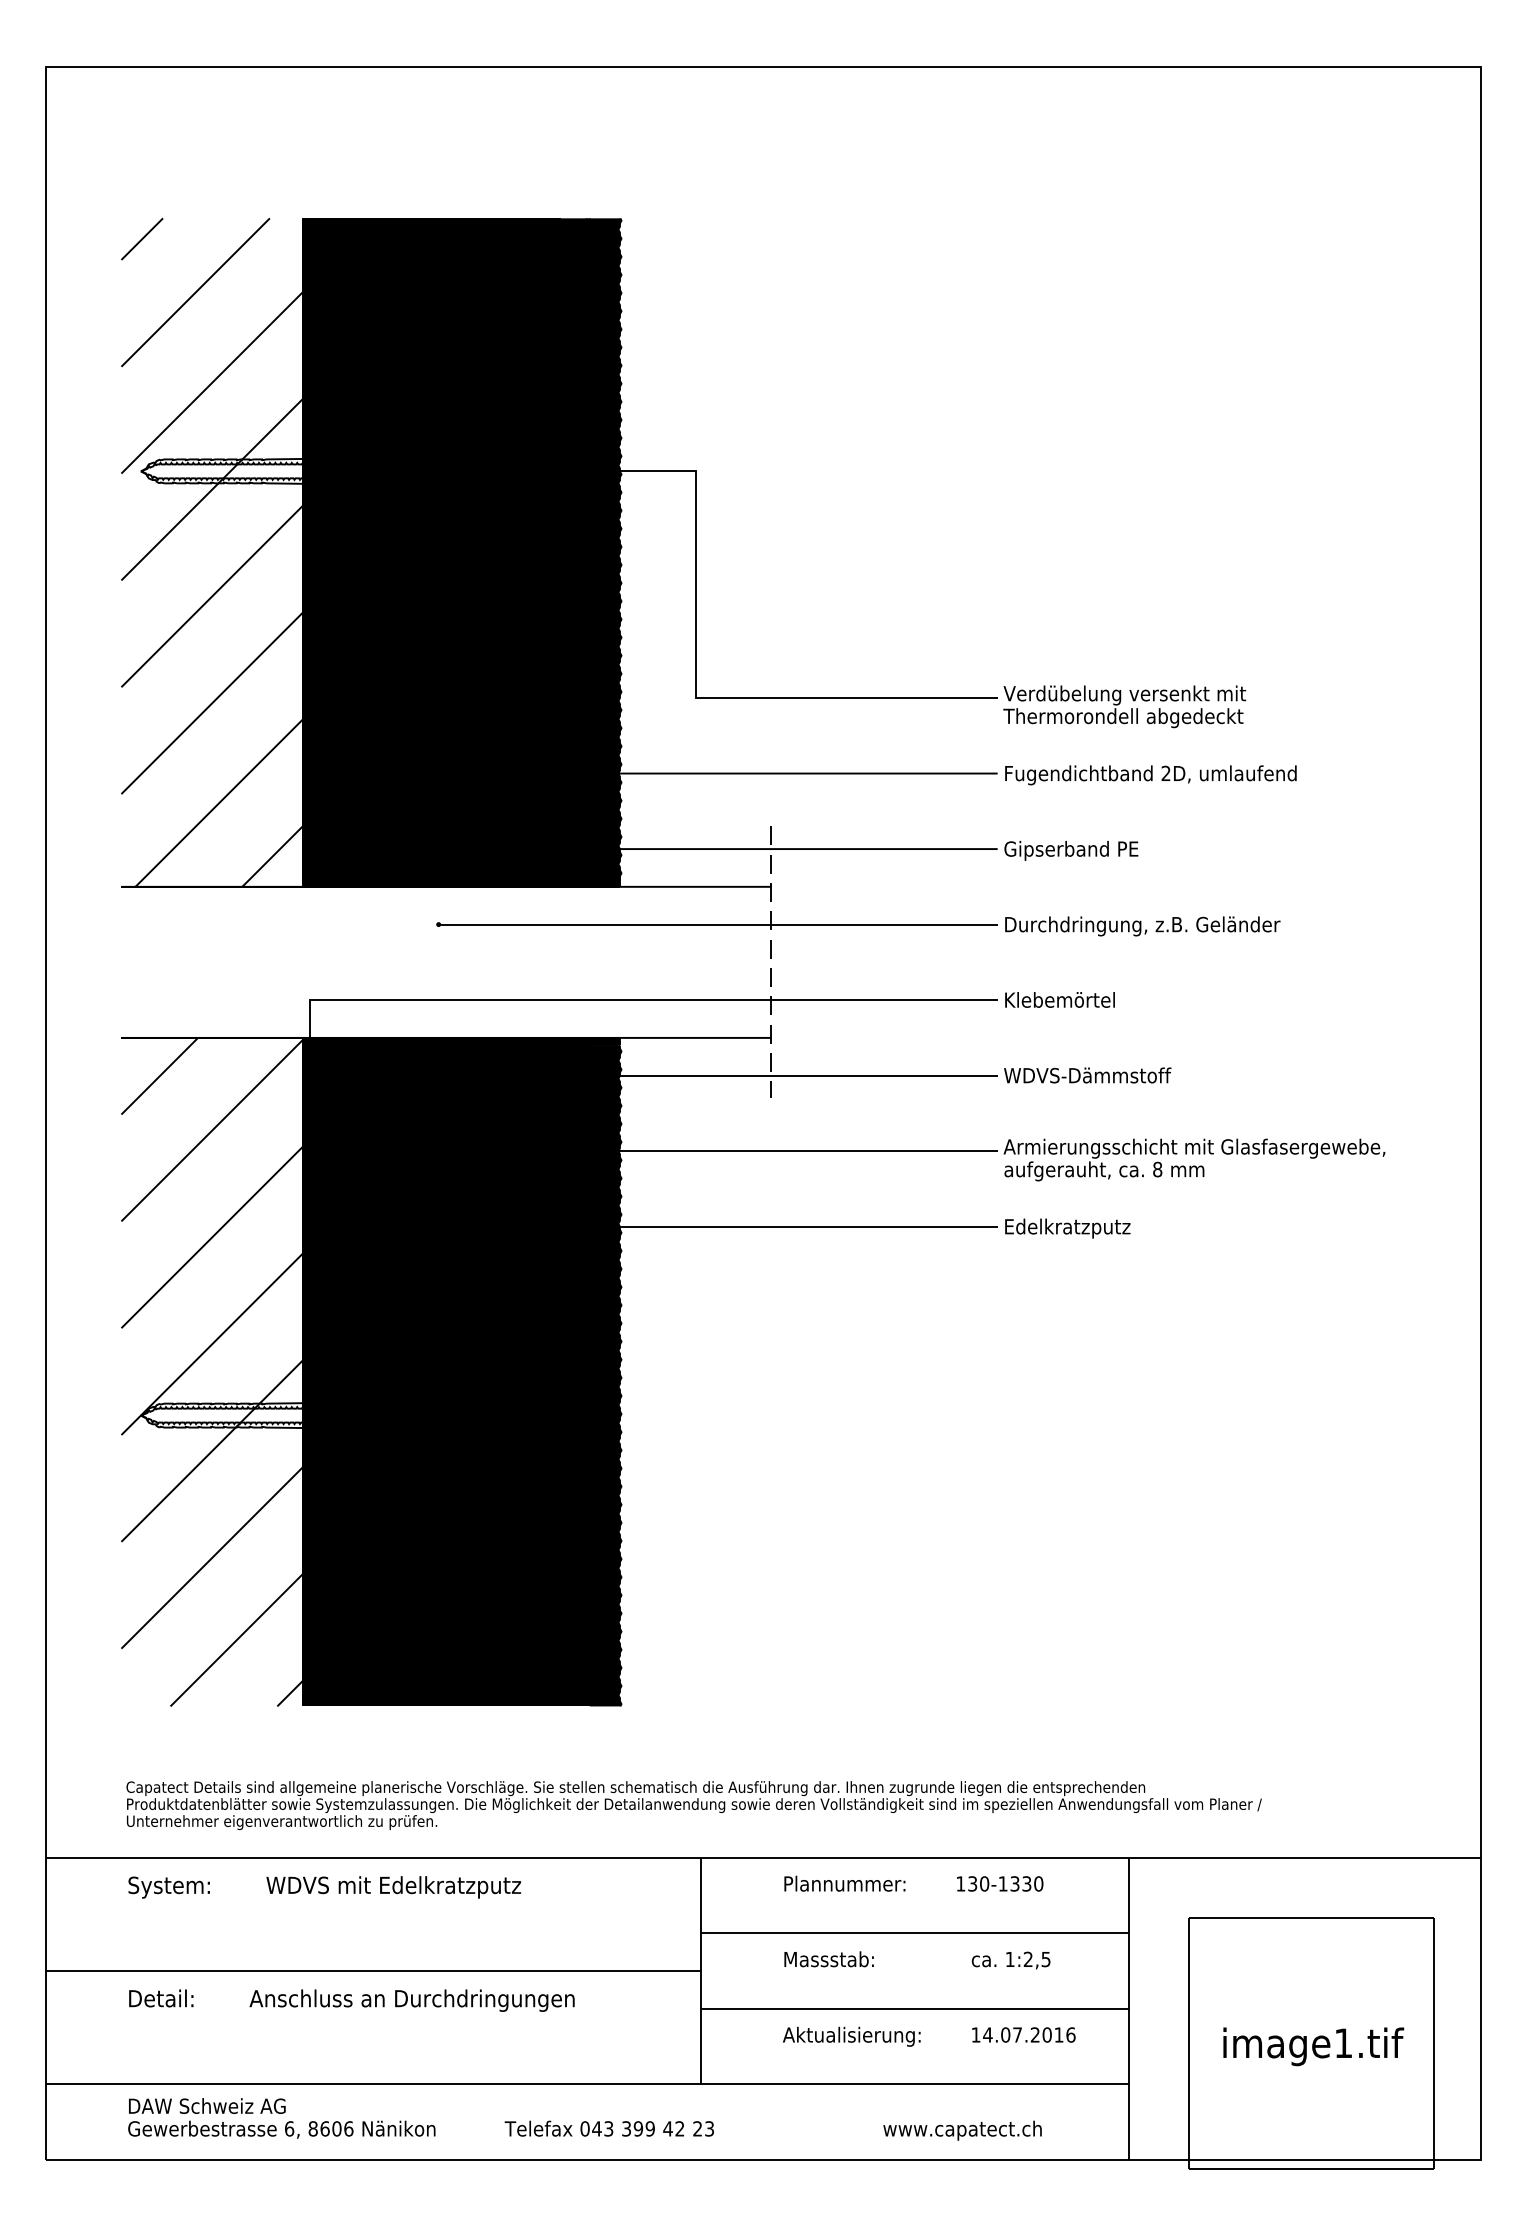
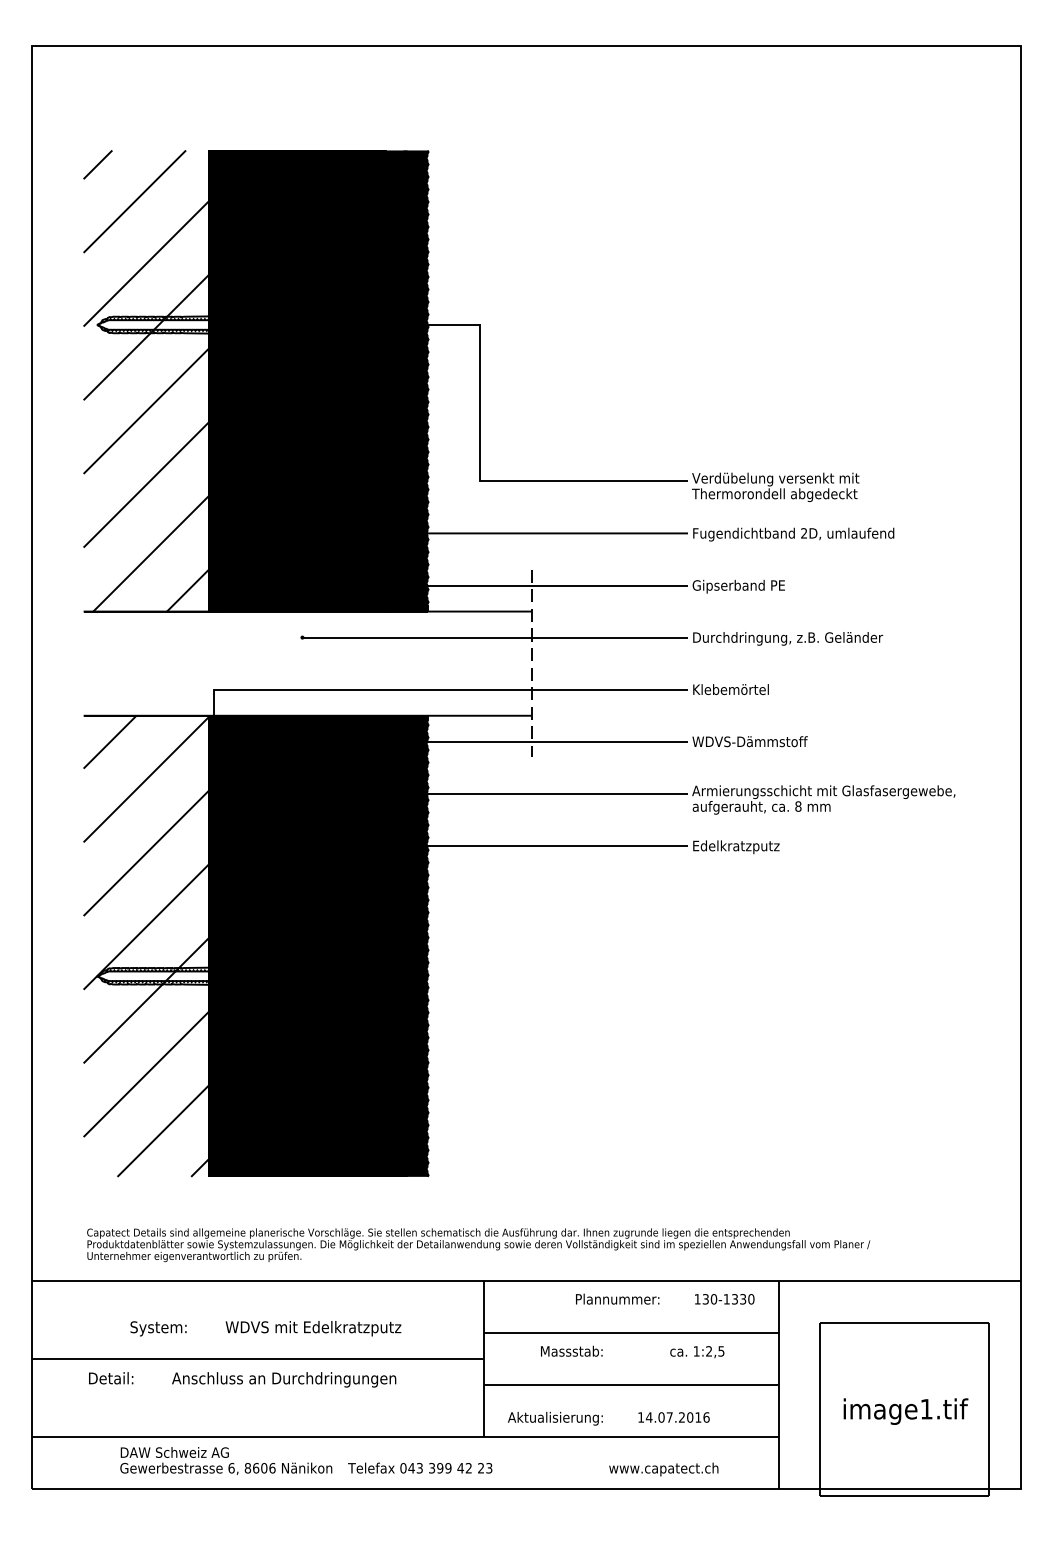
text: (914, 1882) -> (665, 1298), moved
text: (324, 1887) -> (265, 1328), moved
text: (928, 2036) -> (608, 1418), moved
text: (282, 2117) -> (226, 1460), moved

